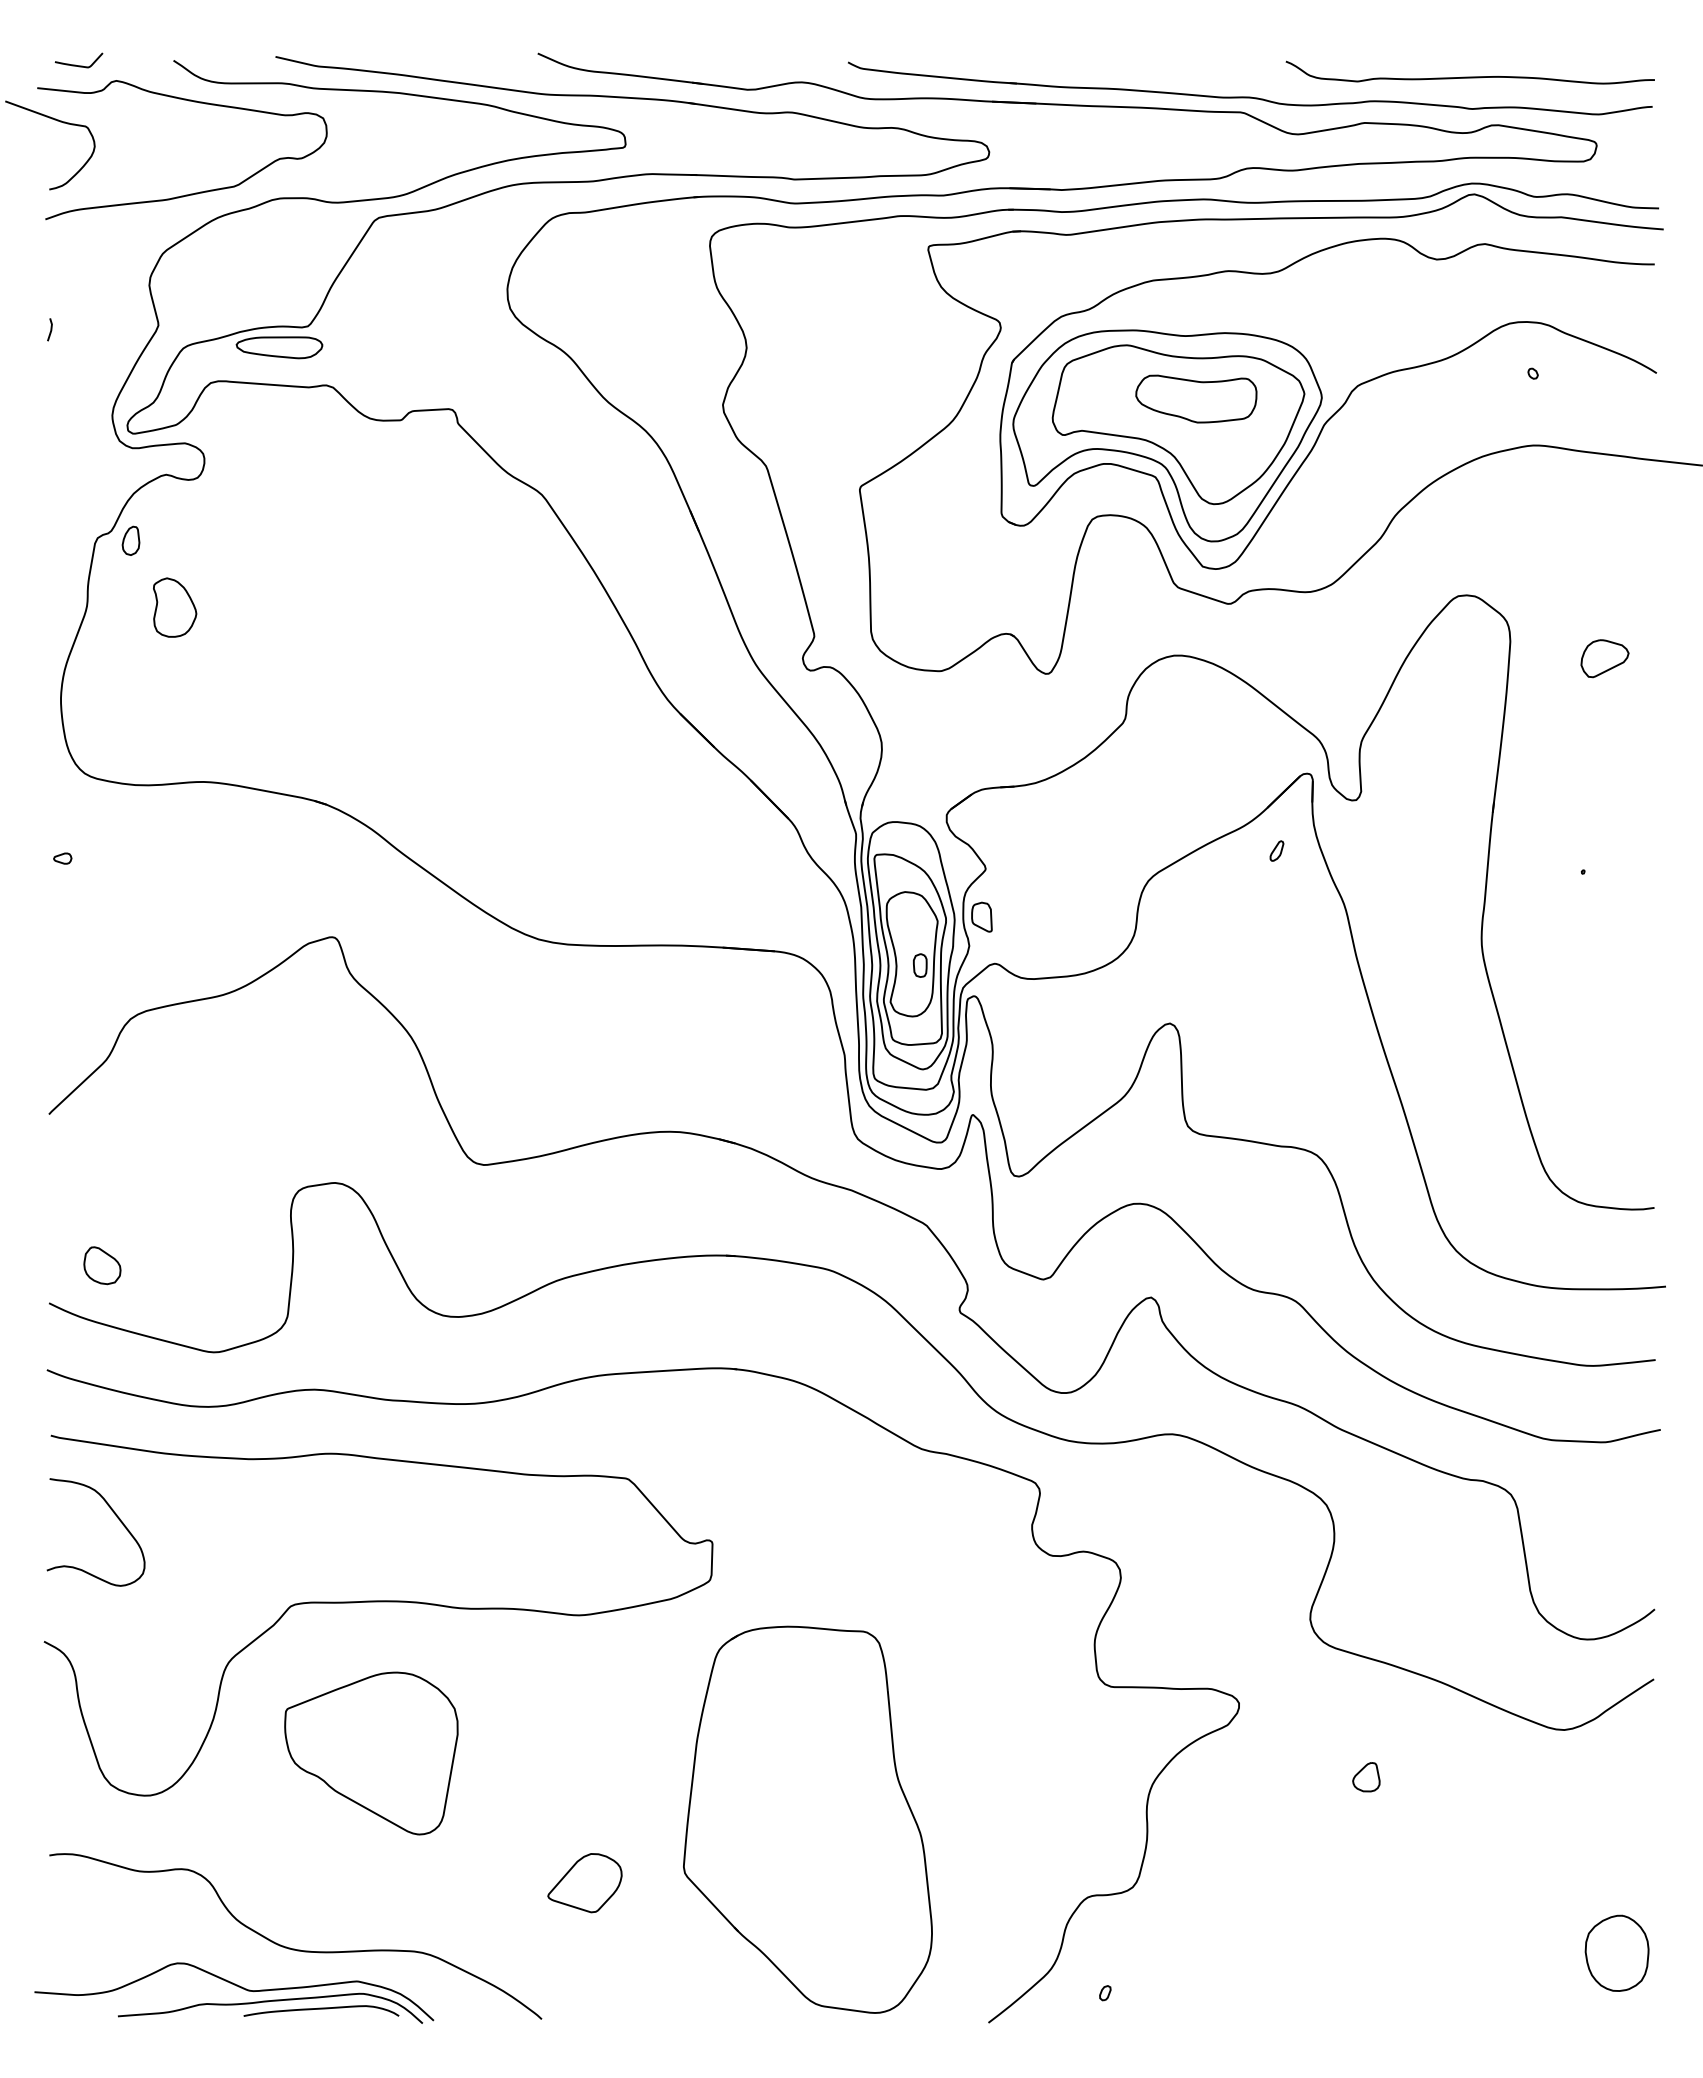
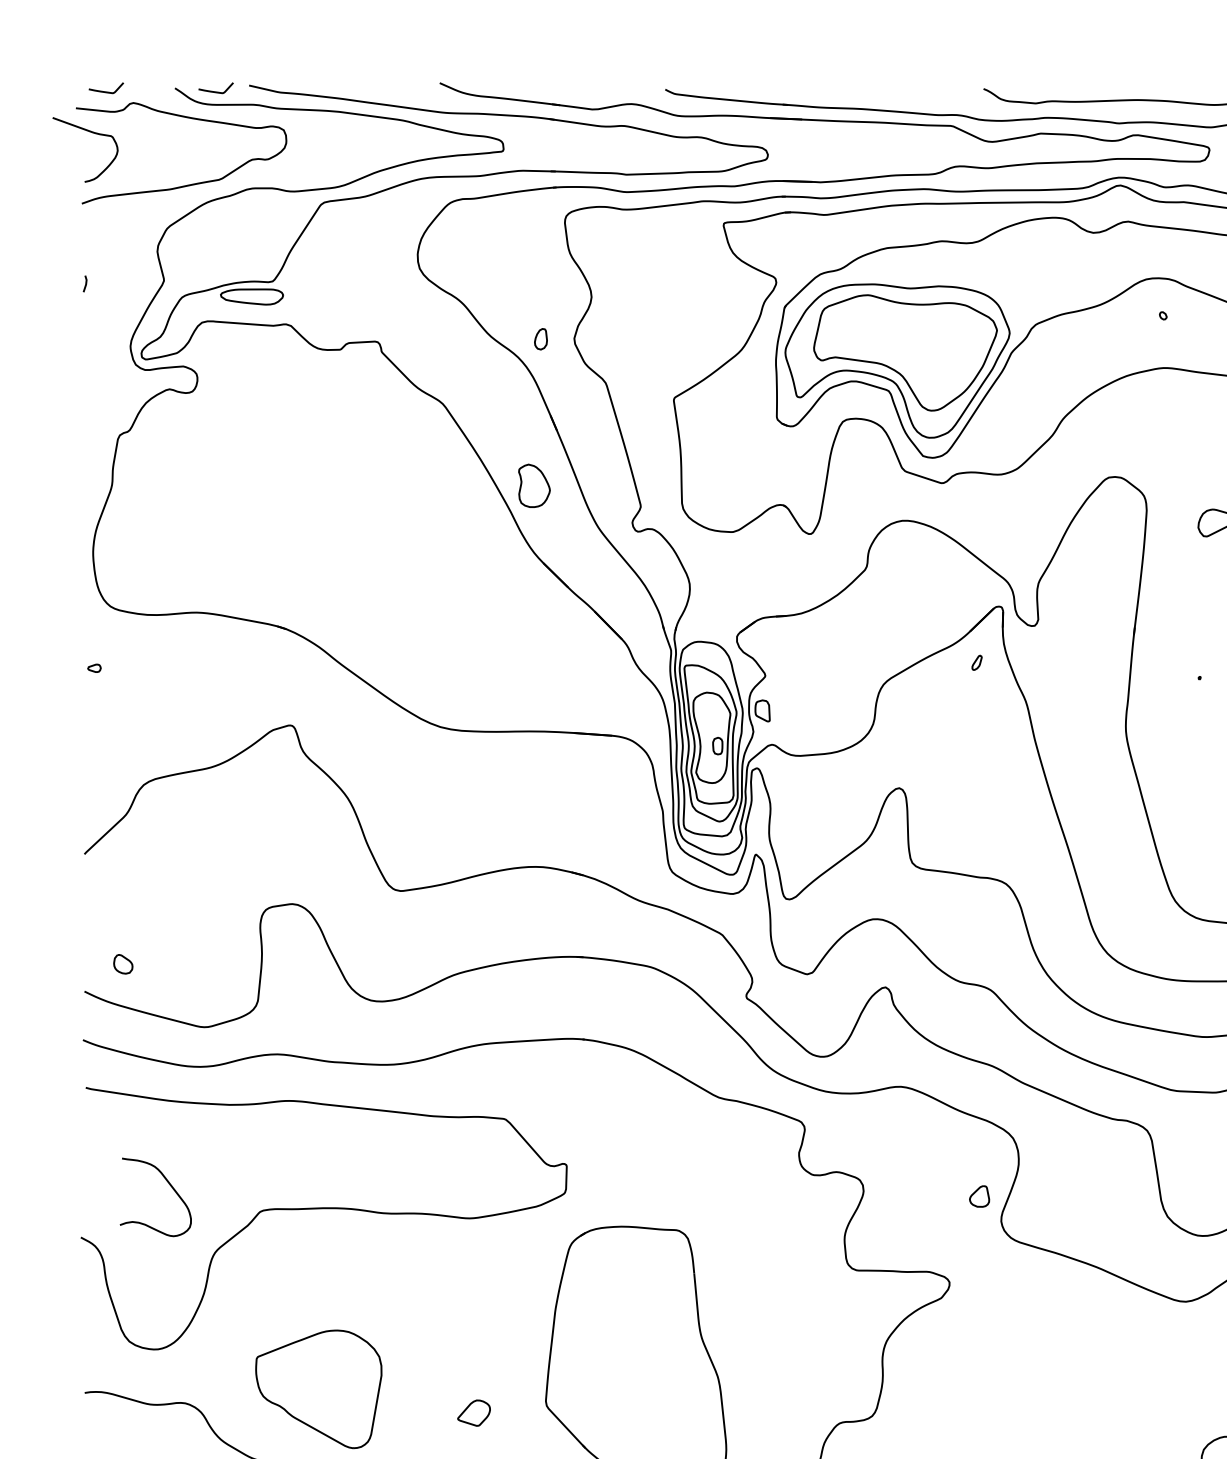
curve: (226, 64) -> (213, 91), added
part: (1196, 398) -> (918, 333), removed
part: (130, 540) -> (540, 338), moved
part: (175, 607) -> (534, 485), moved
part: (102, 1265) -> (123, 964), size x0.7
curve: (117, 1518) -> (171, 1187), moved
part: (371, 1753) -> (318, 1389), moved
part: (1366, 1777) -> (979, 1196), moved
part: (584, 1883) -> (473, 1413), size x0.6

